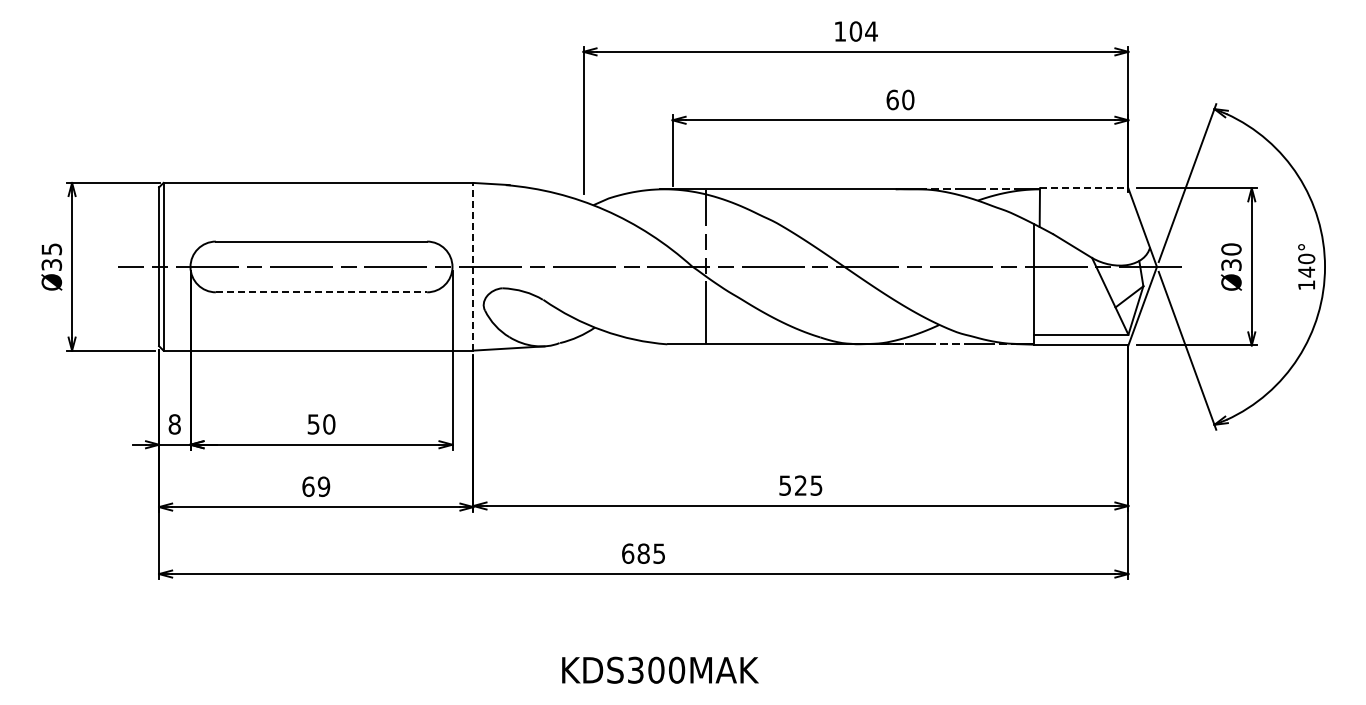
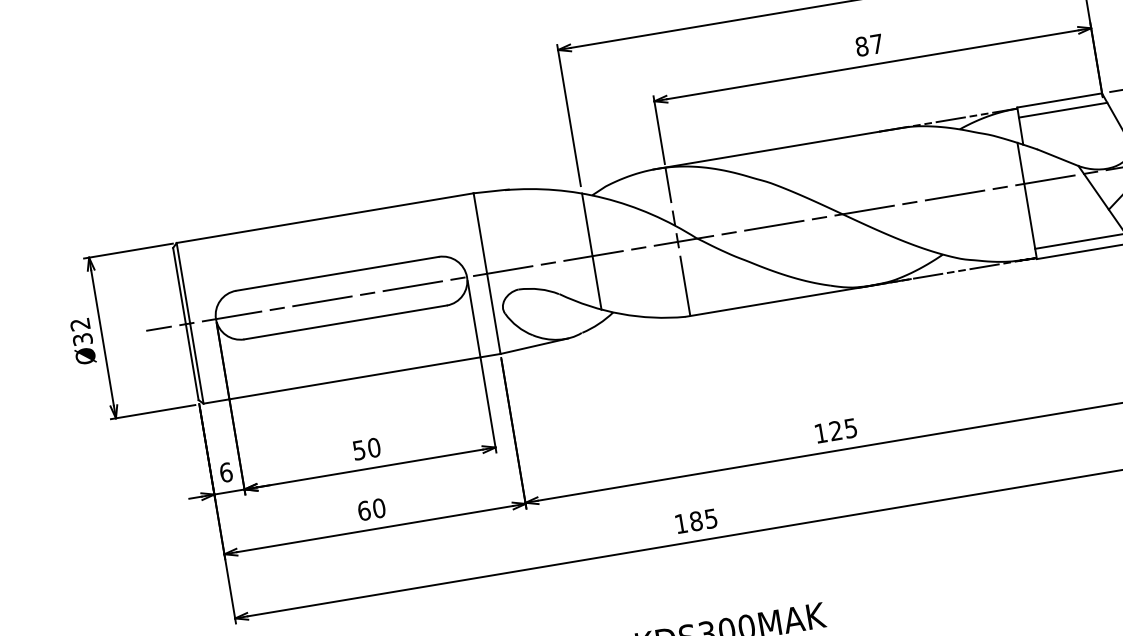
text: (900, 99) -> (869, 44), 60 -> 87
line: (1084, 188) -> (1060, 100), dashed -> solid
line: (1085, 198) -> (1062, 110), added
text: (51, 249) -> (80, 324), Ø35 -> Ø32
line: (583, 261) -> (591, 250), added
line: (473, 266) -> (487, 273), dashed -> solid
line: (705, 266) -> (677, 241), moved
line: (321, 292) -> (345, 322), dashed -> solid
text: (174, 424) -> (225, 472), 8 -> 6
text: (784, 485) -> (820, 433), 525 -> 125
text: (323, 486) -> (378, 508), 69 -> 60
text: (628, 553) -> (681, 523), 685 -> 185

